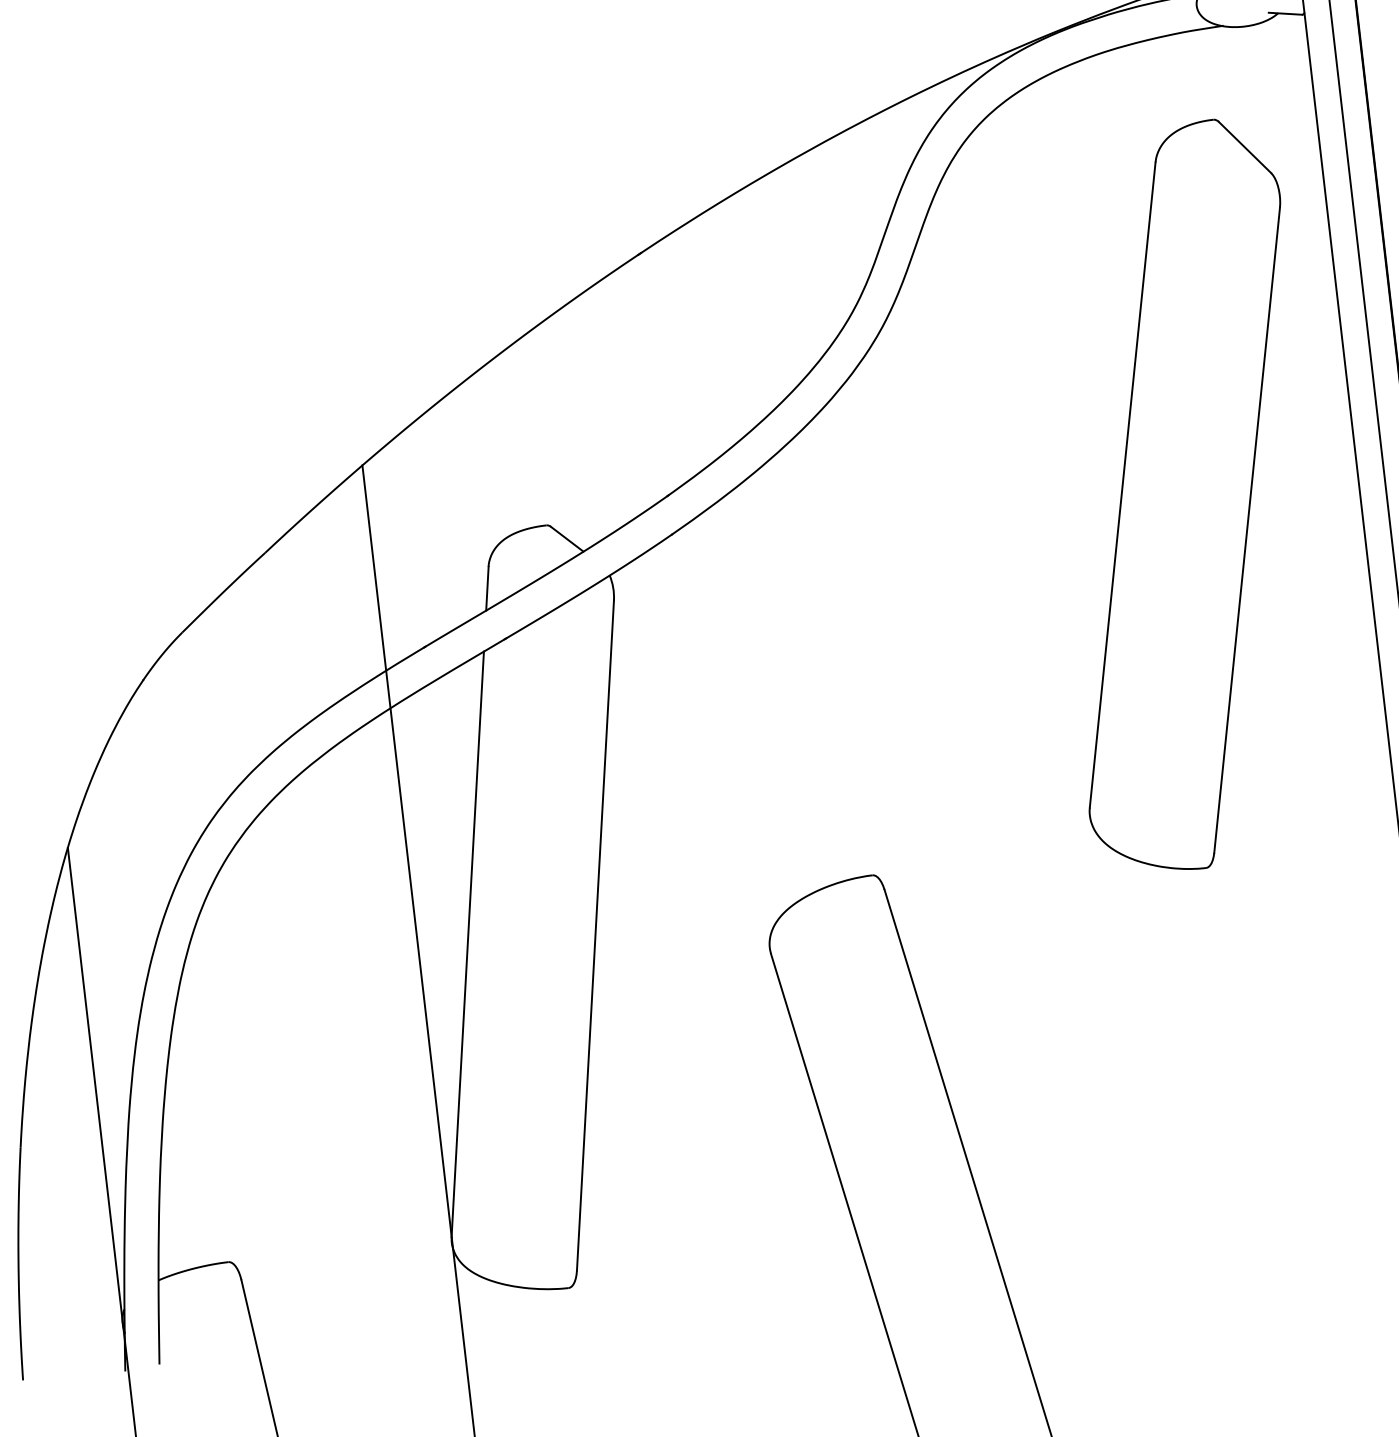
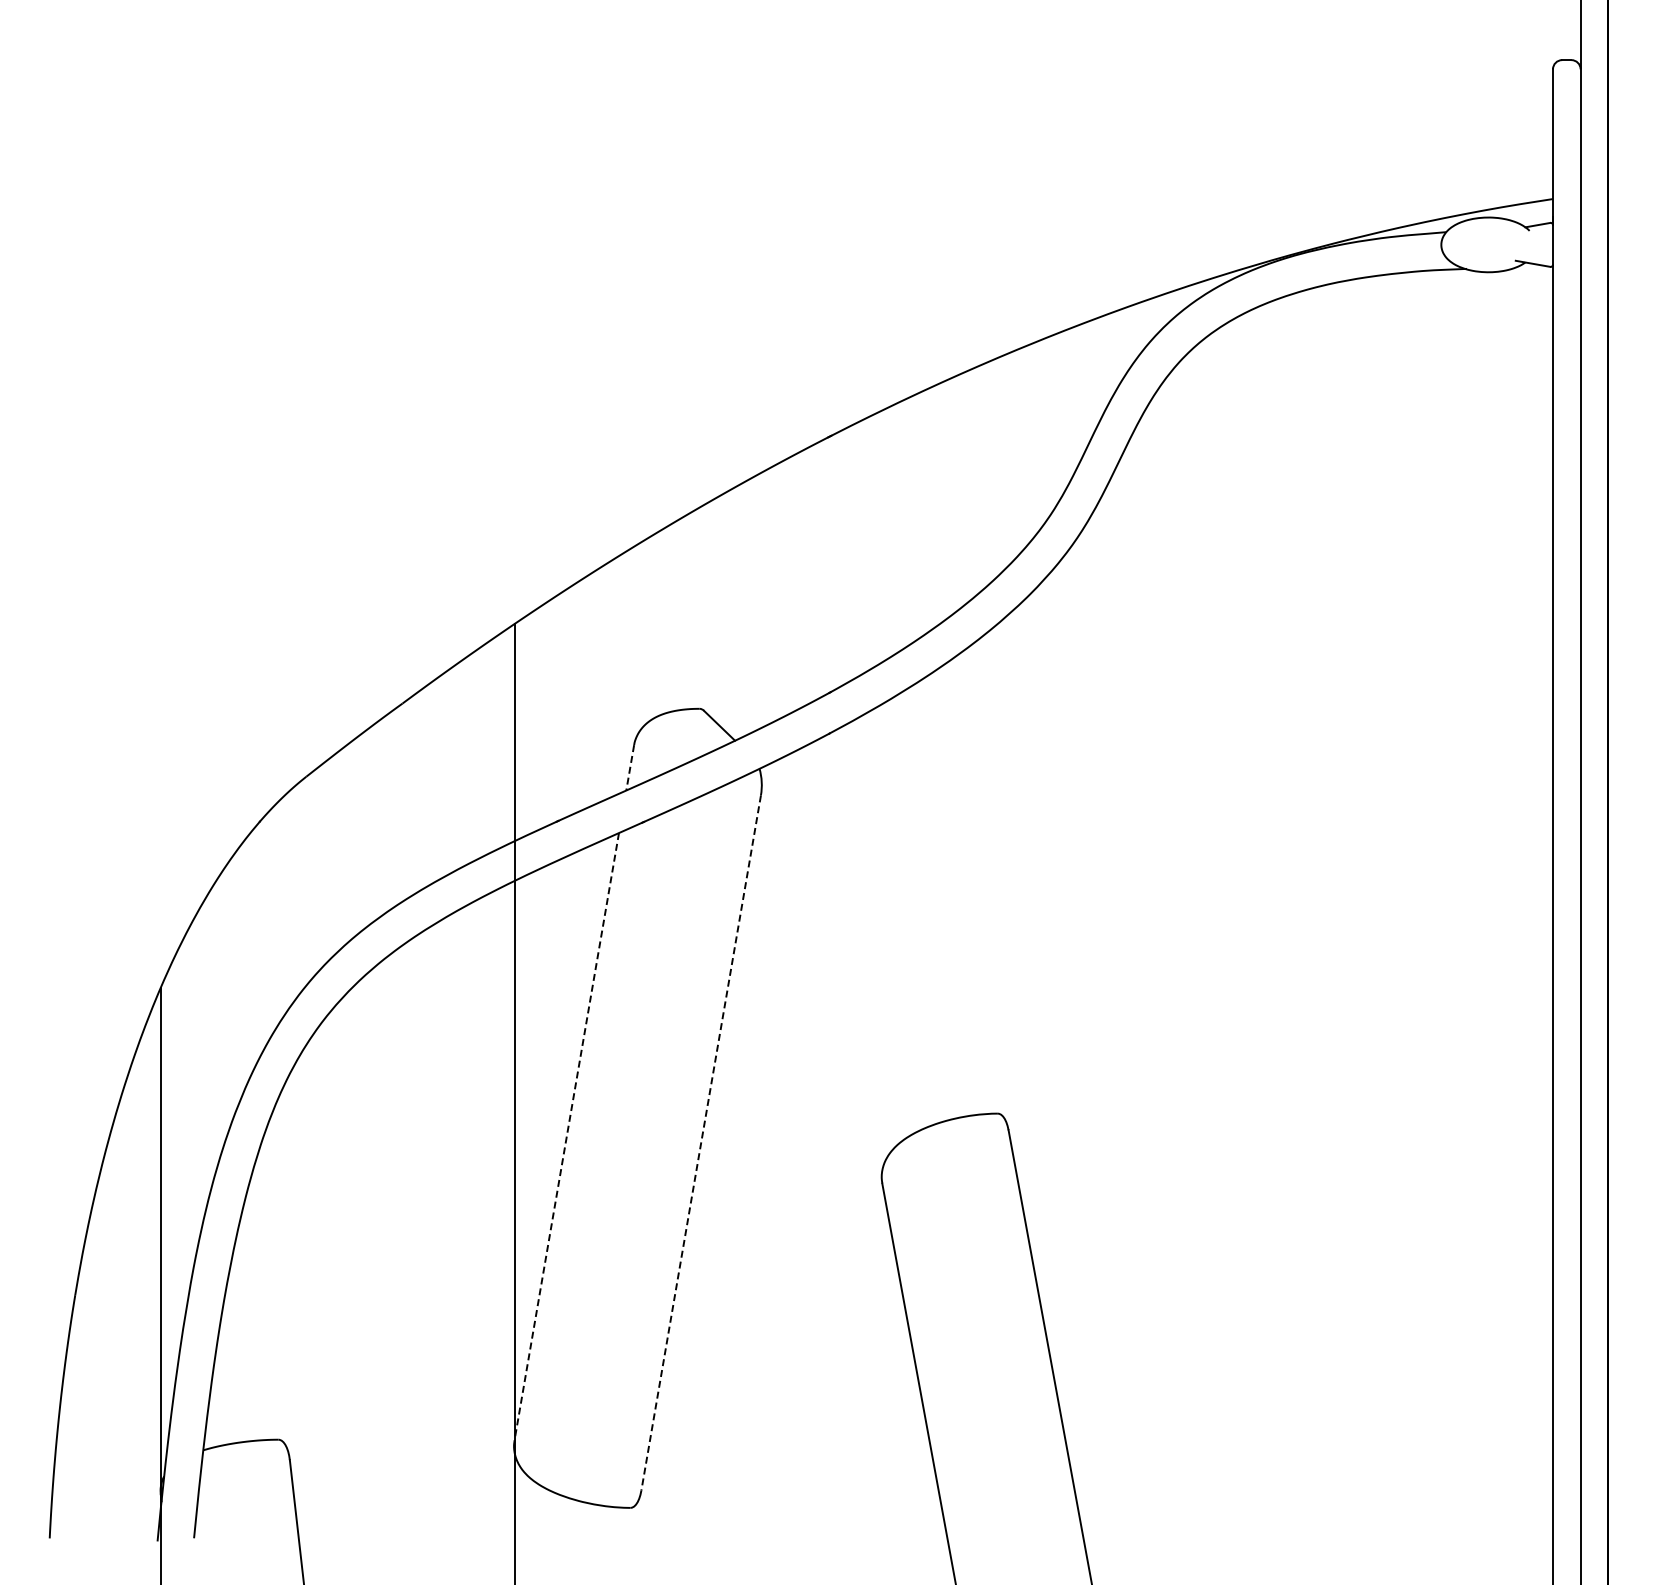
part: (1183, 496) -> (1368, 755), removed
line: (487, 589) -> (630, 768), solid -> dashed
line: (595, 935) -> (701, 1143), solid -> dashed
line: (467, 945) -> (566, 1137), solid -> dashed

